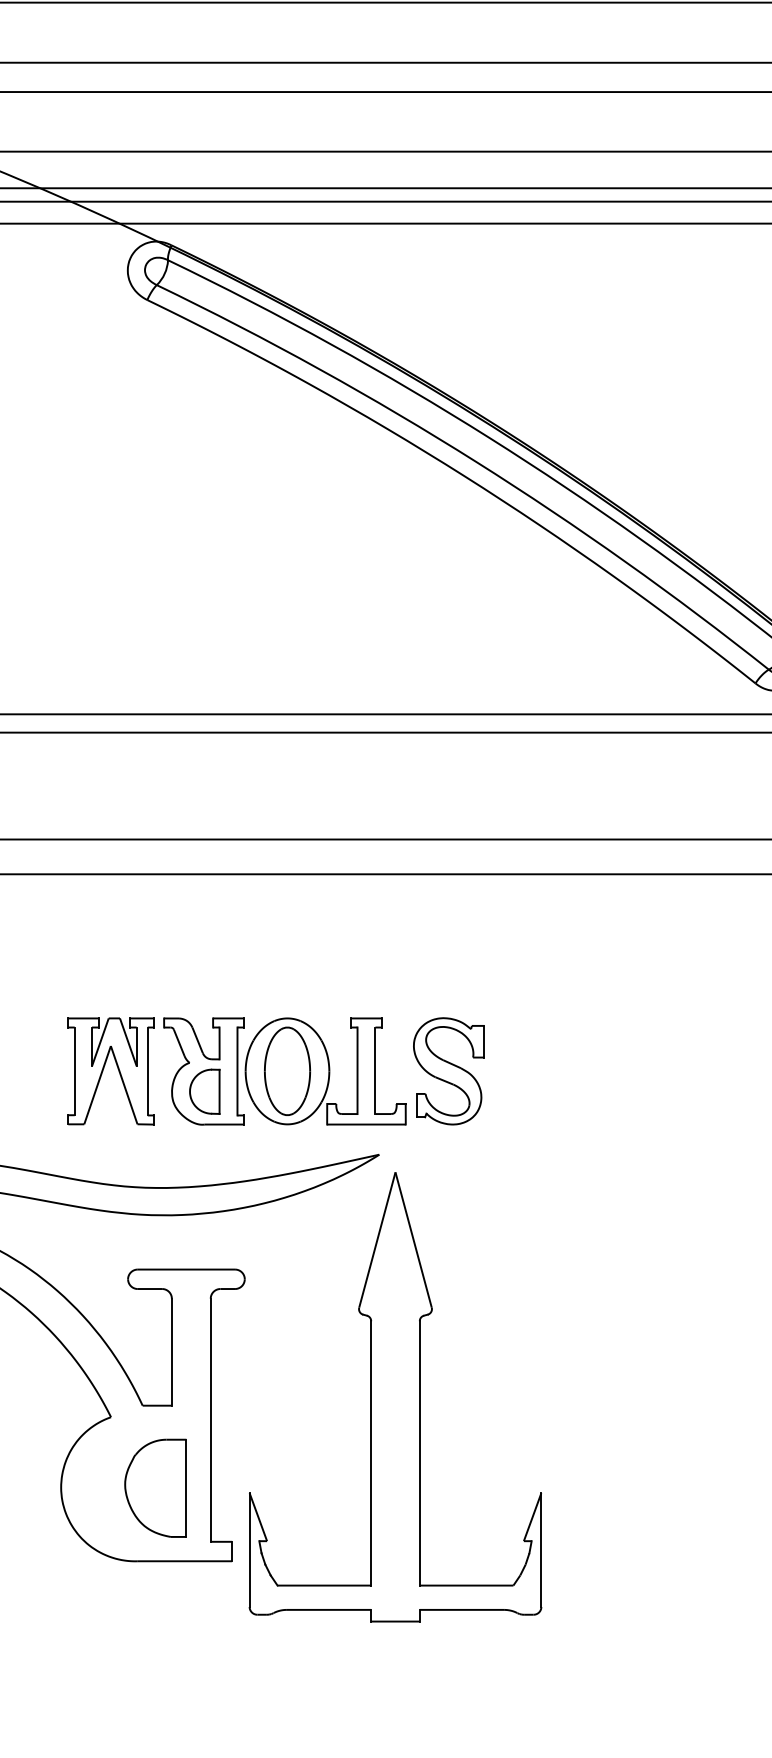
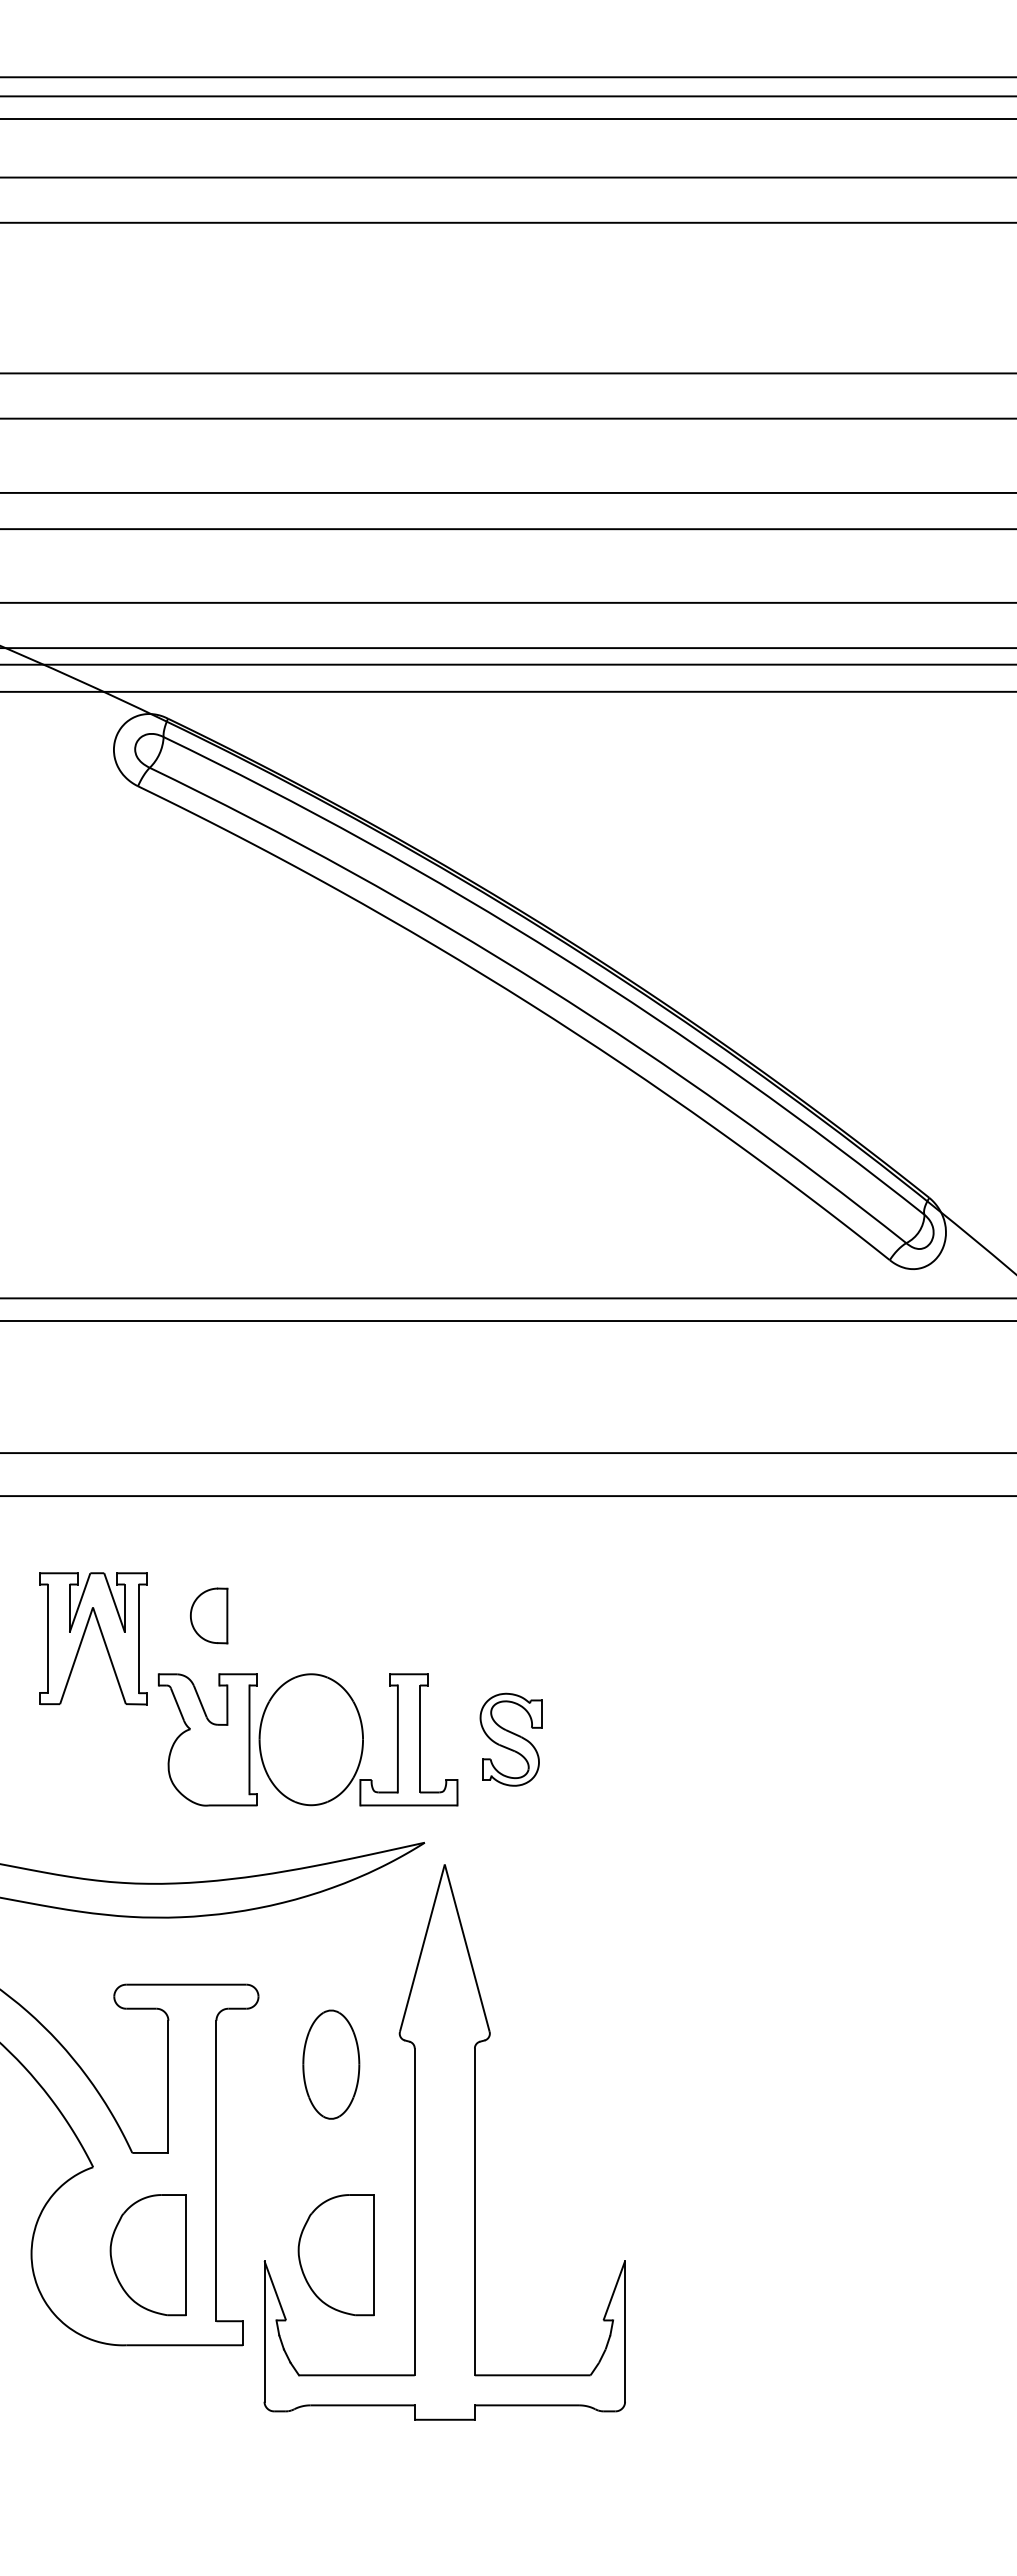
part: (117, 1068) -> (101, 1635), moved
part: (287, 1071) -> (331, 2064), moved
part: (448, 1071) -> (510, 1739), size x0.7
part: (205, 1091) -> (209, 1615), moved
part: (307, 1488) -> (335, 2255), added

